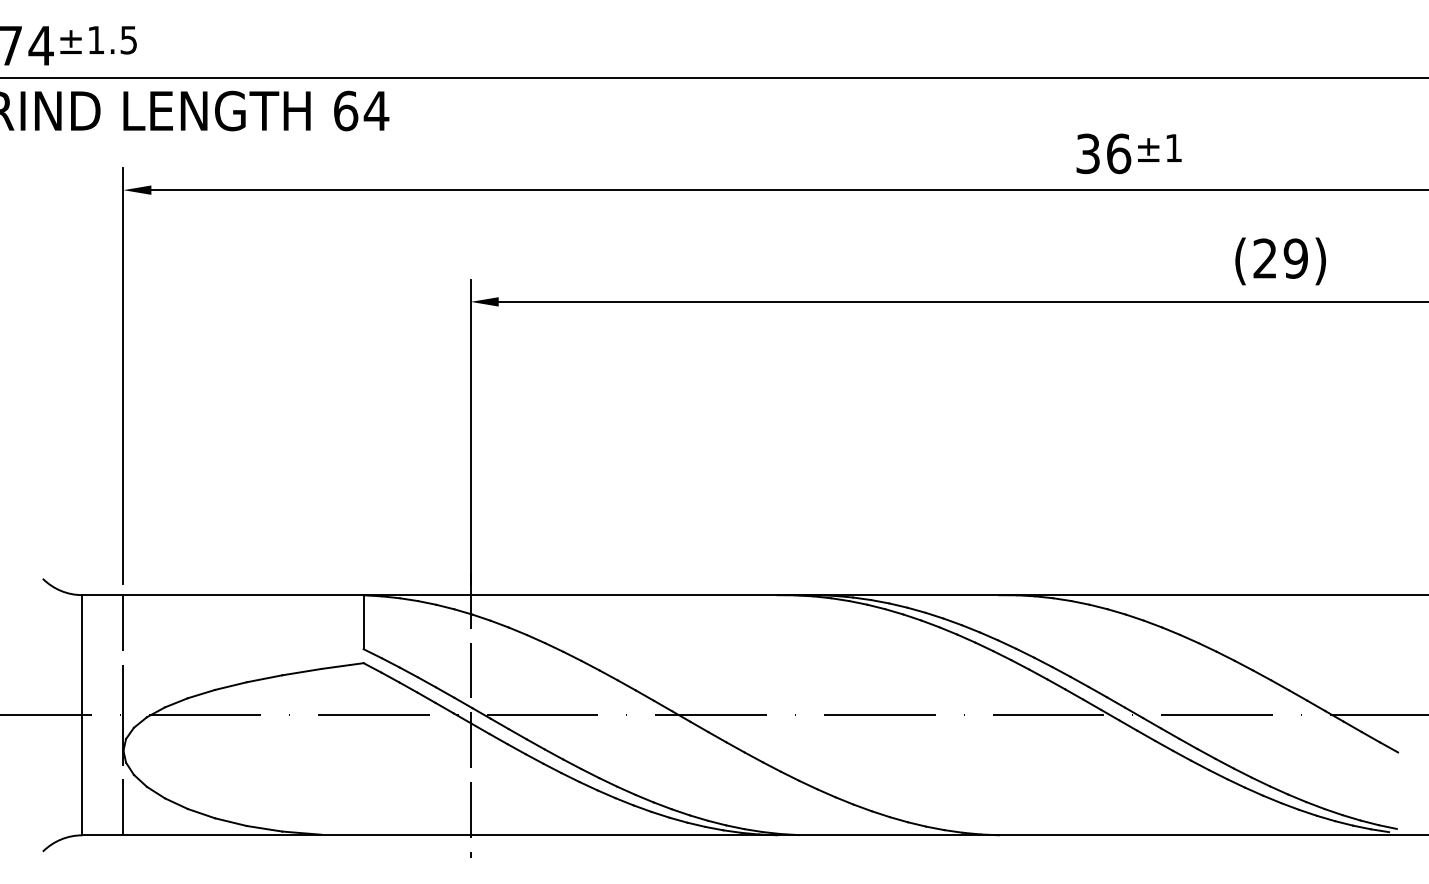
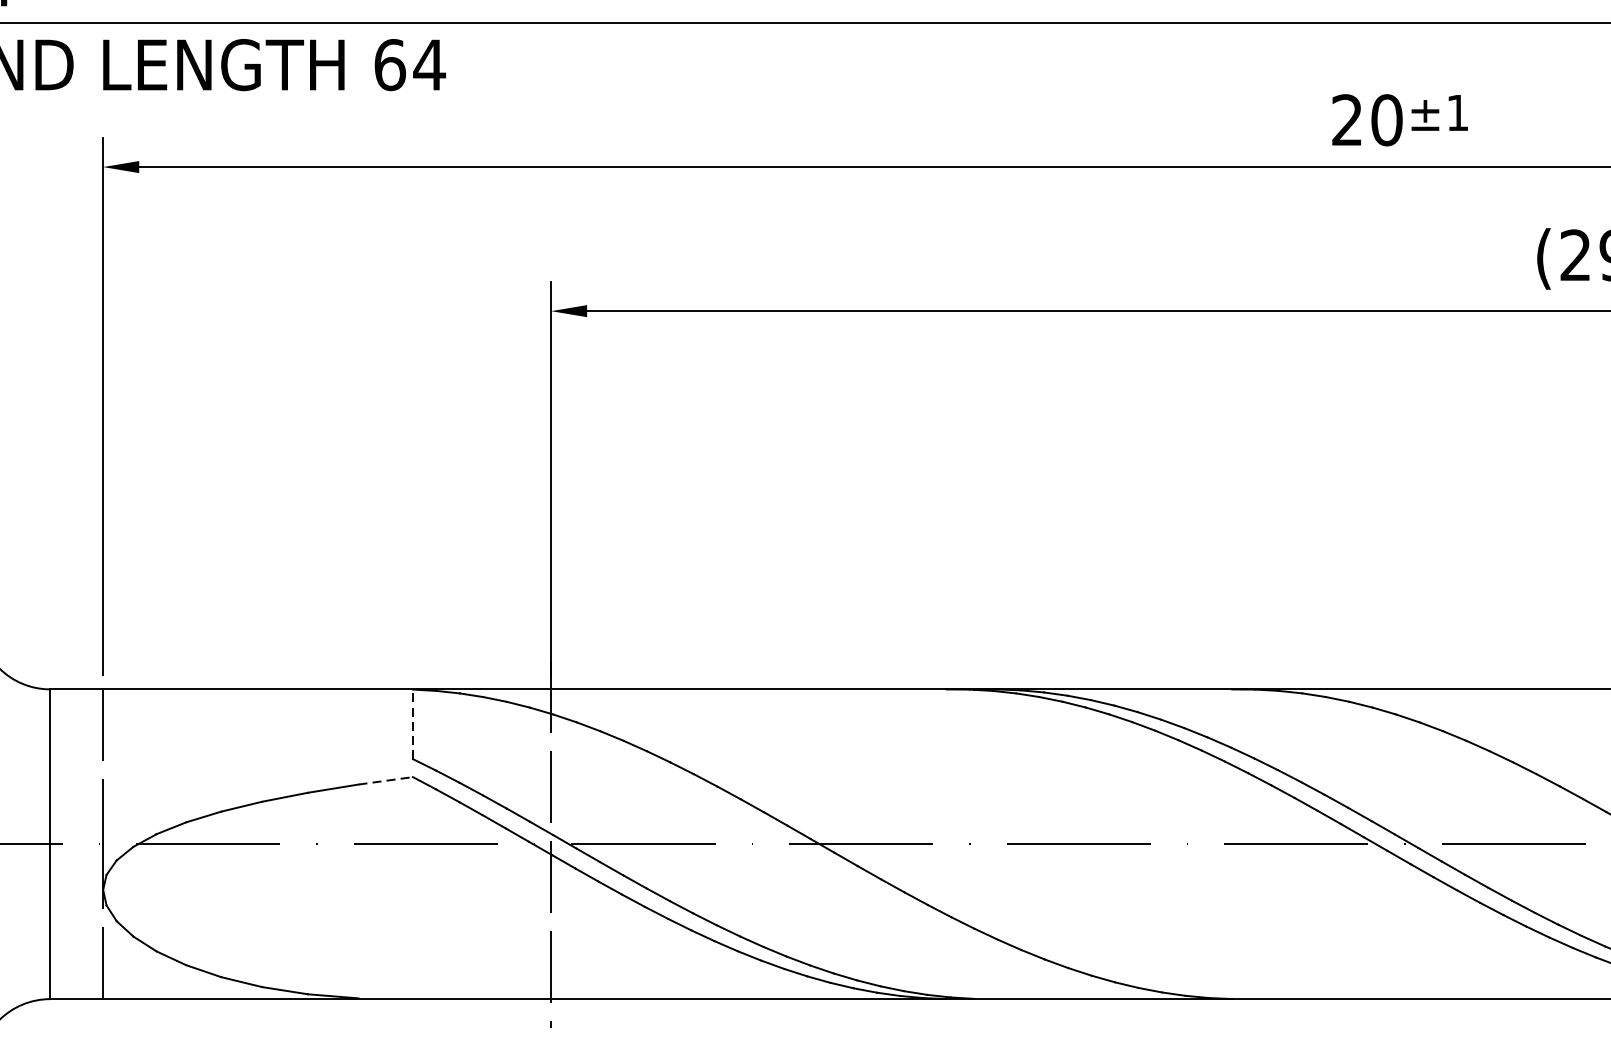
text: (1103, 153) -> (1367, 119), 36 -> 20
line: (363, 622) -> (412, 724), solid -> dashed
line: (343, 666) -> (386, 781), solid -> dashed

